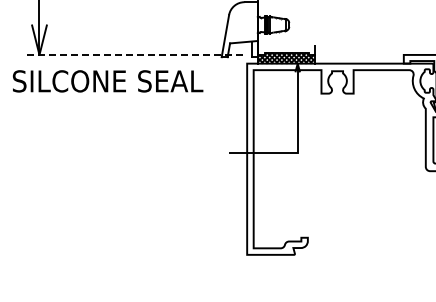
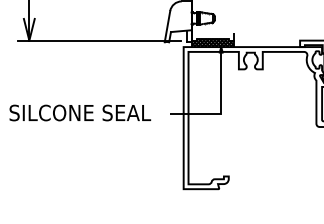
line: (133, 54) -> (99, 40), dashed -> solid
text: (107, 81) -> (79, 113), moved

